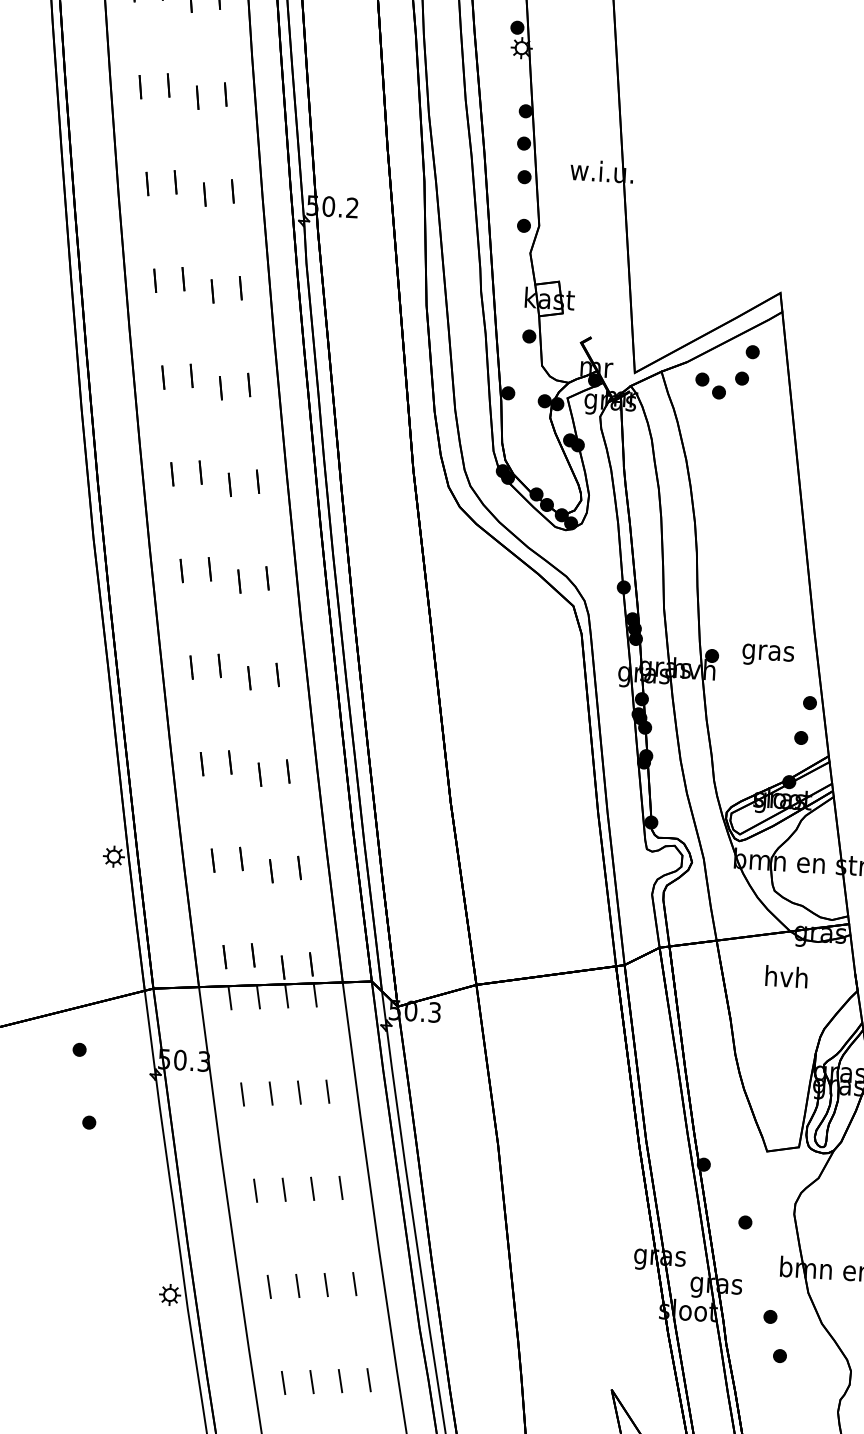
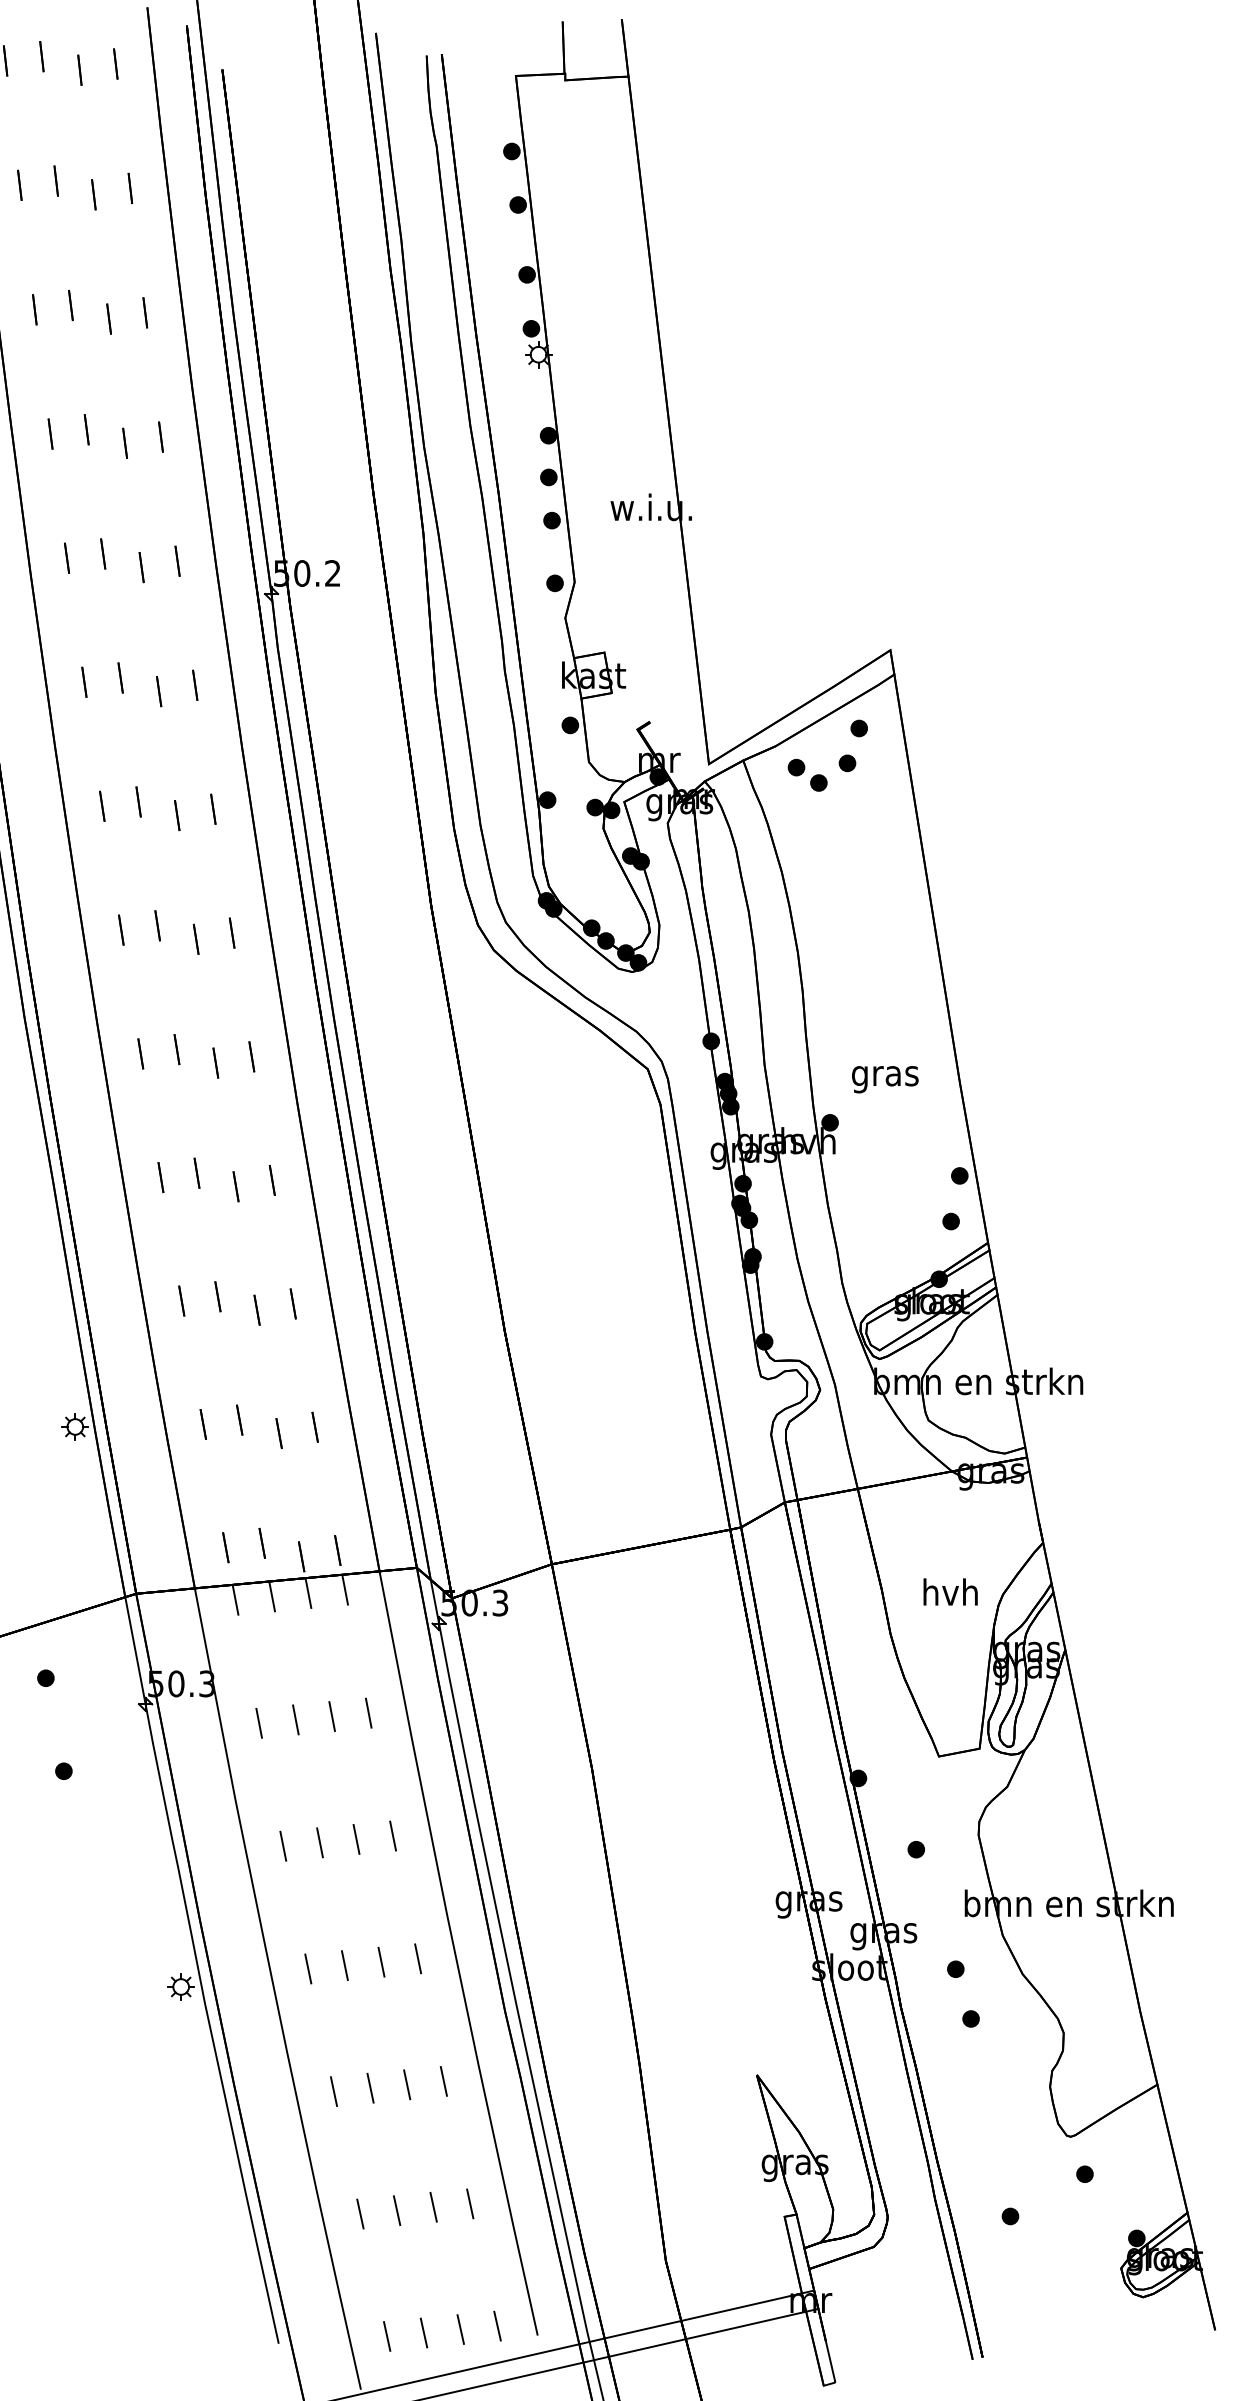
text: (768, 655) -> (885, 1079), moved
text: (786, 976) -> (950, 1591), moved

